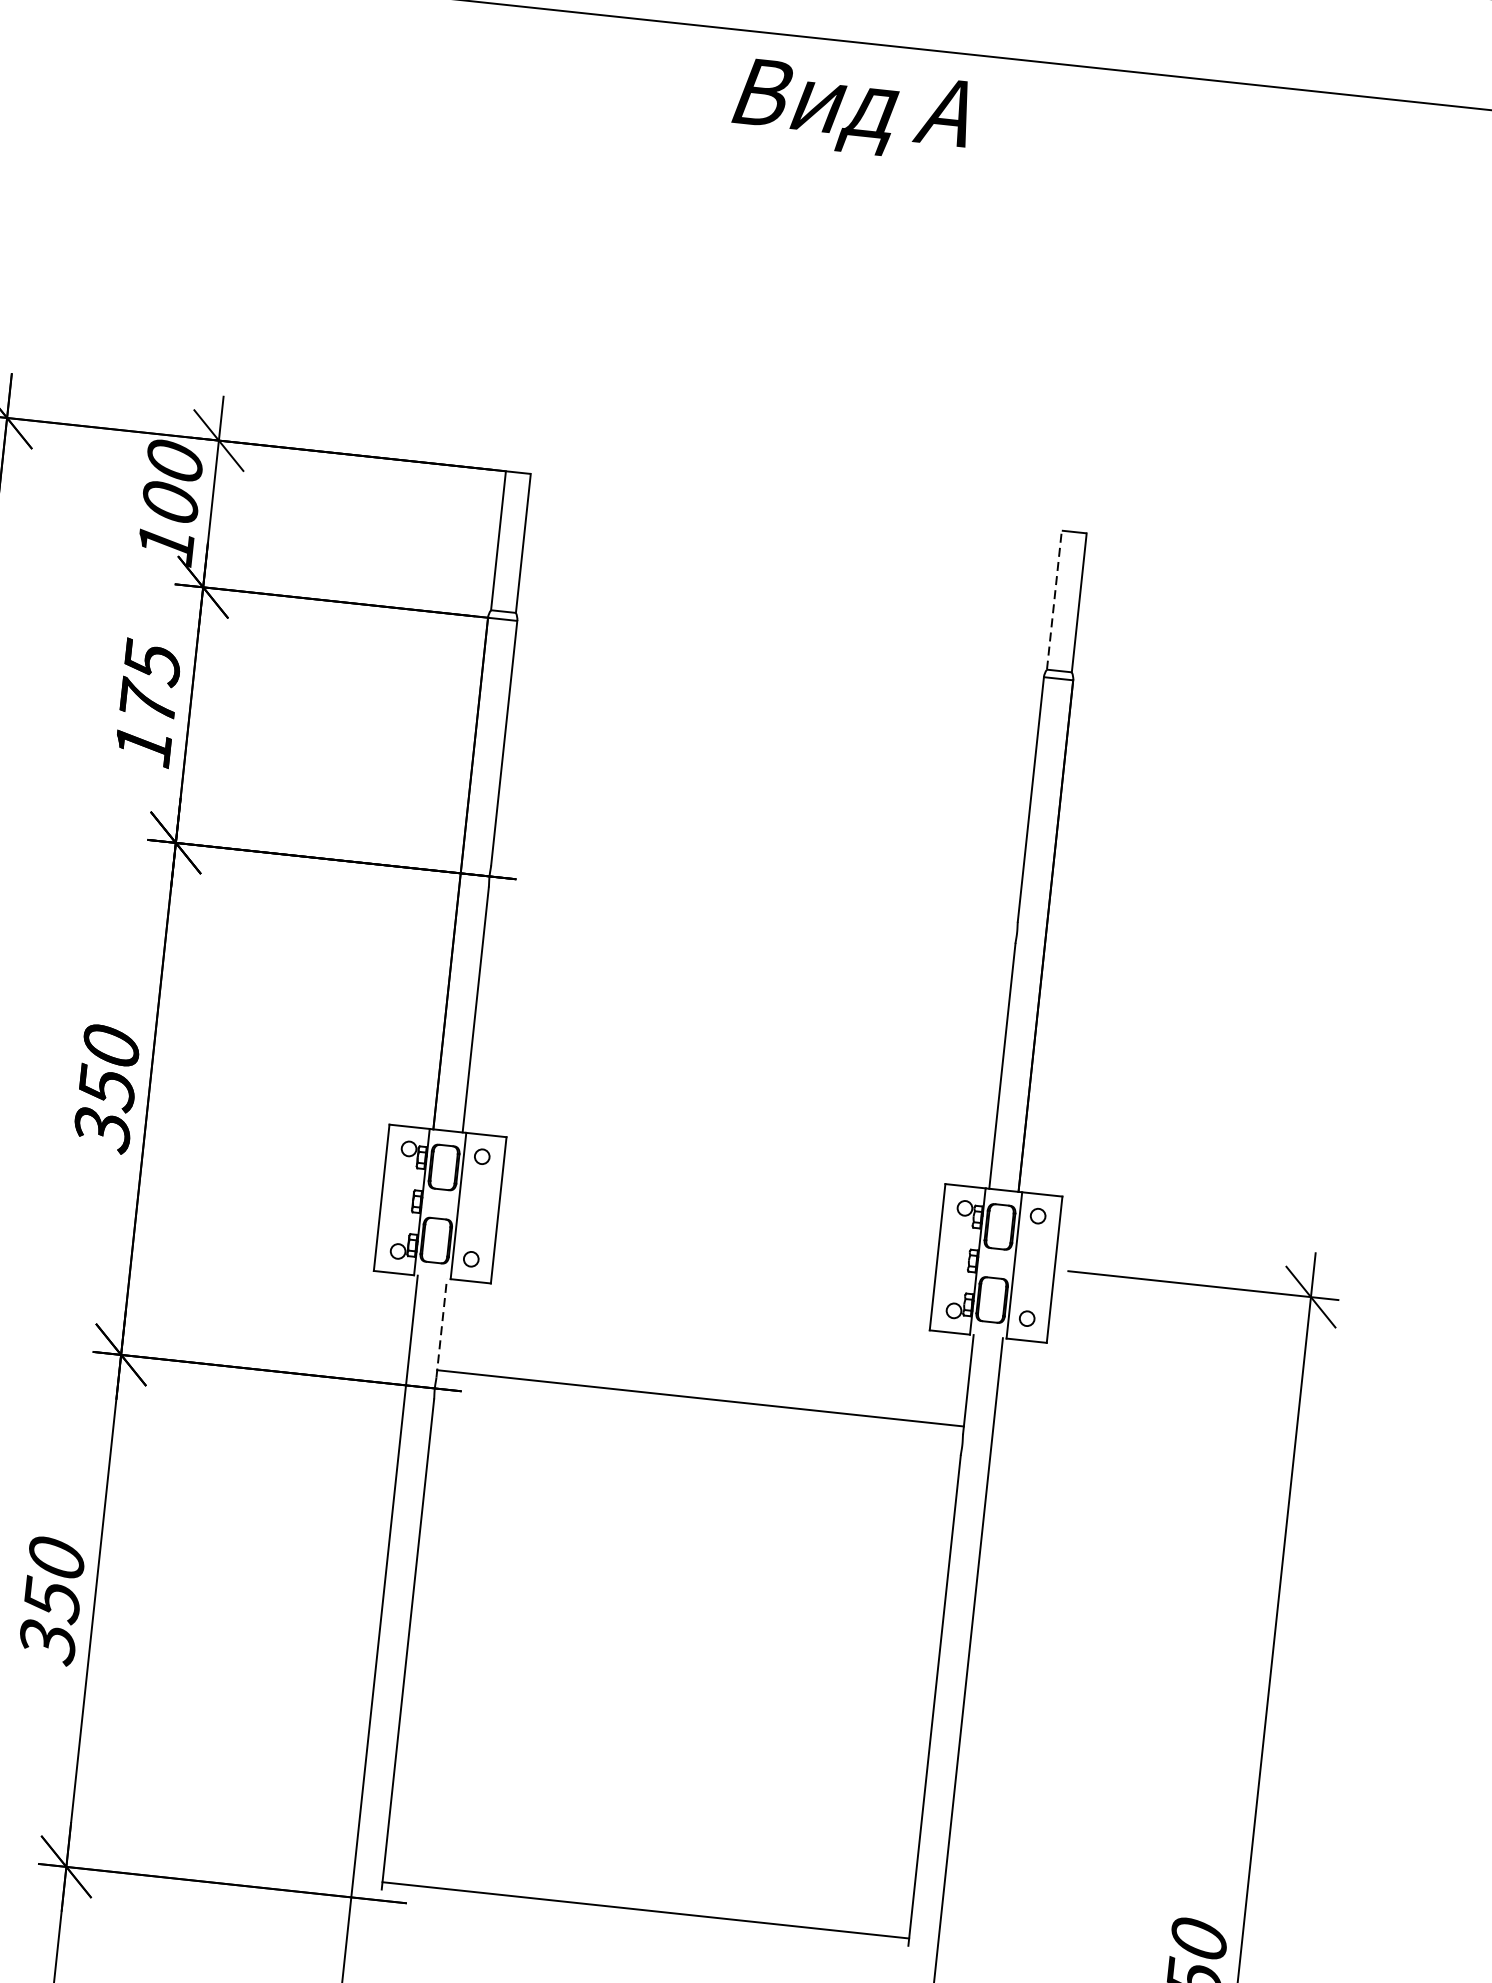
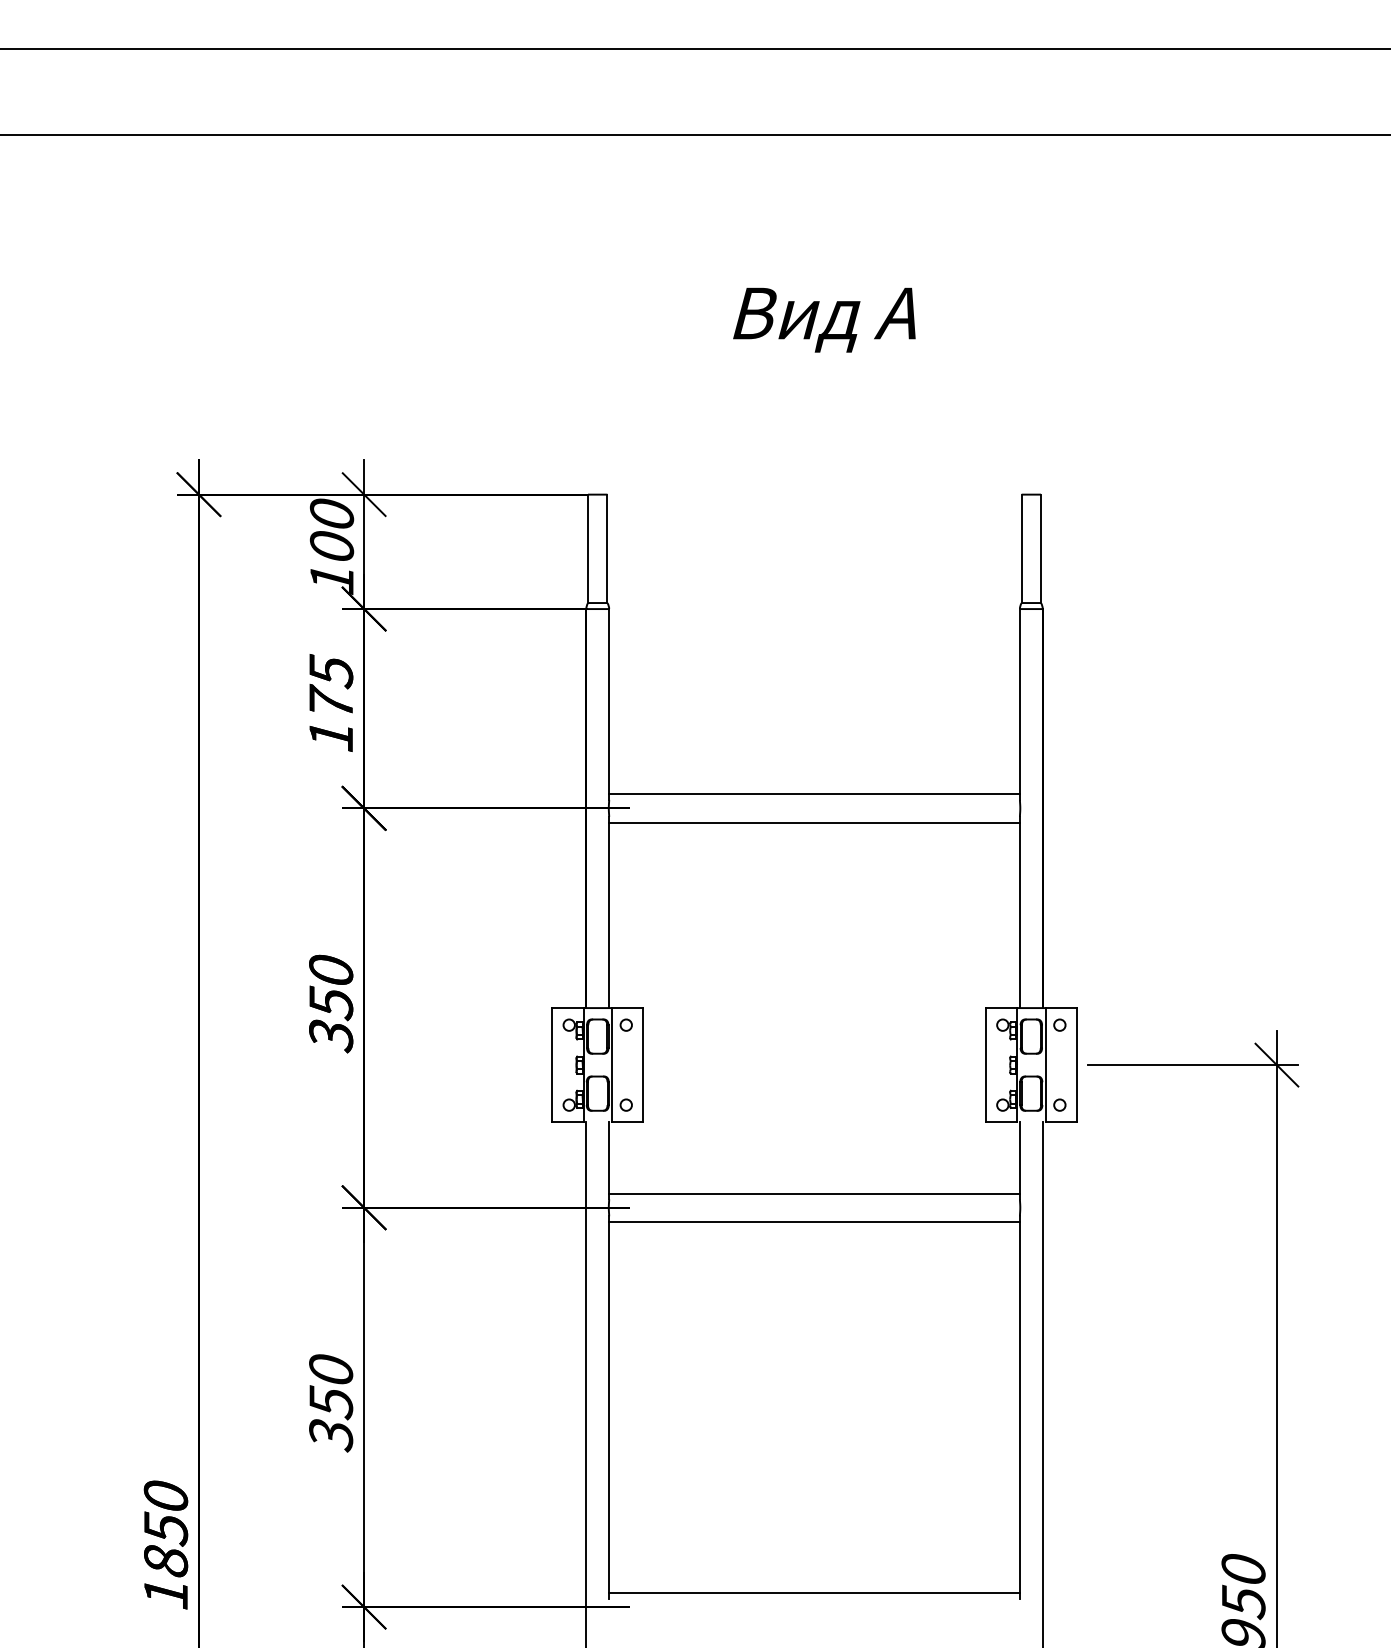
text: (851, 109) -> (824, 319), moved
line: (1054, 599) -> (1021, 548), dashed -> solid
line: (755, 886) -> (814, 794), added
line: (751, 922) -> (814, 822), added
line: (442, 1327) -> (609, 1160), dashed -> solid
line: (696, 1435) -> (814, 1222), added

